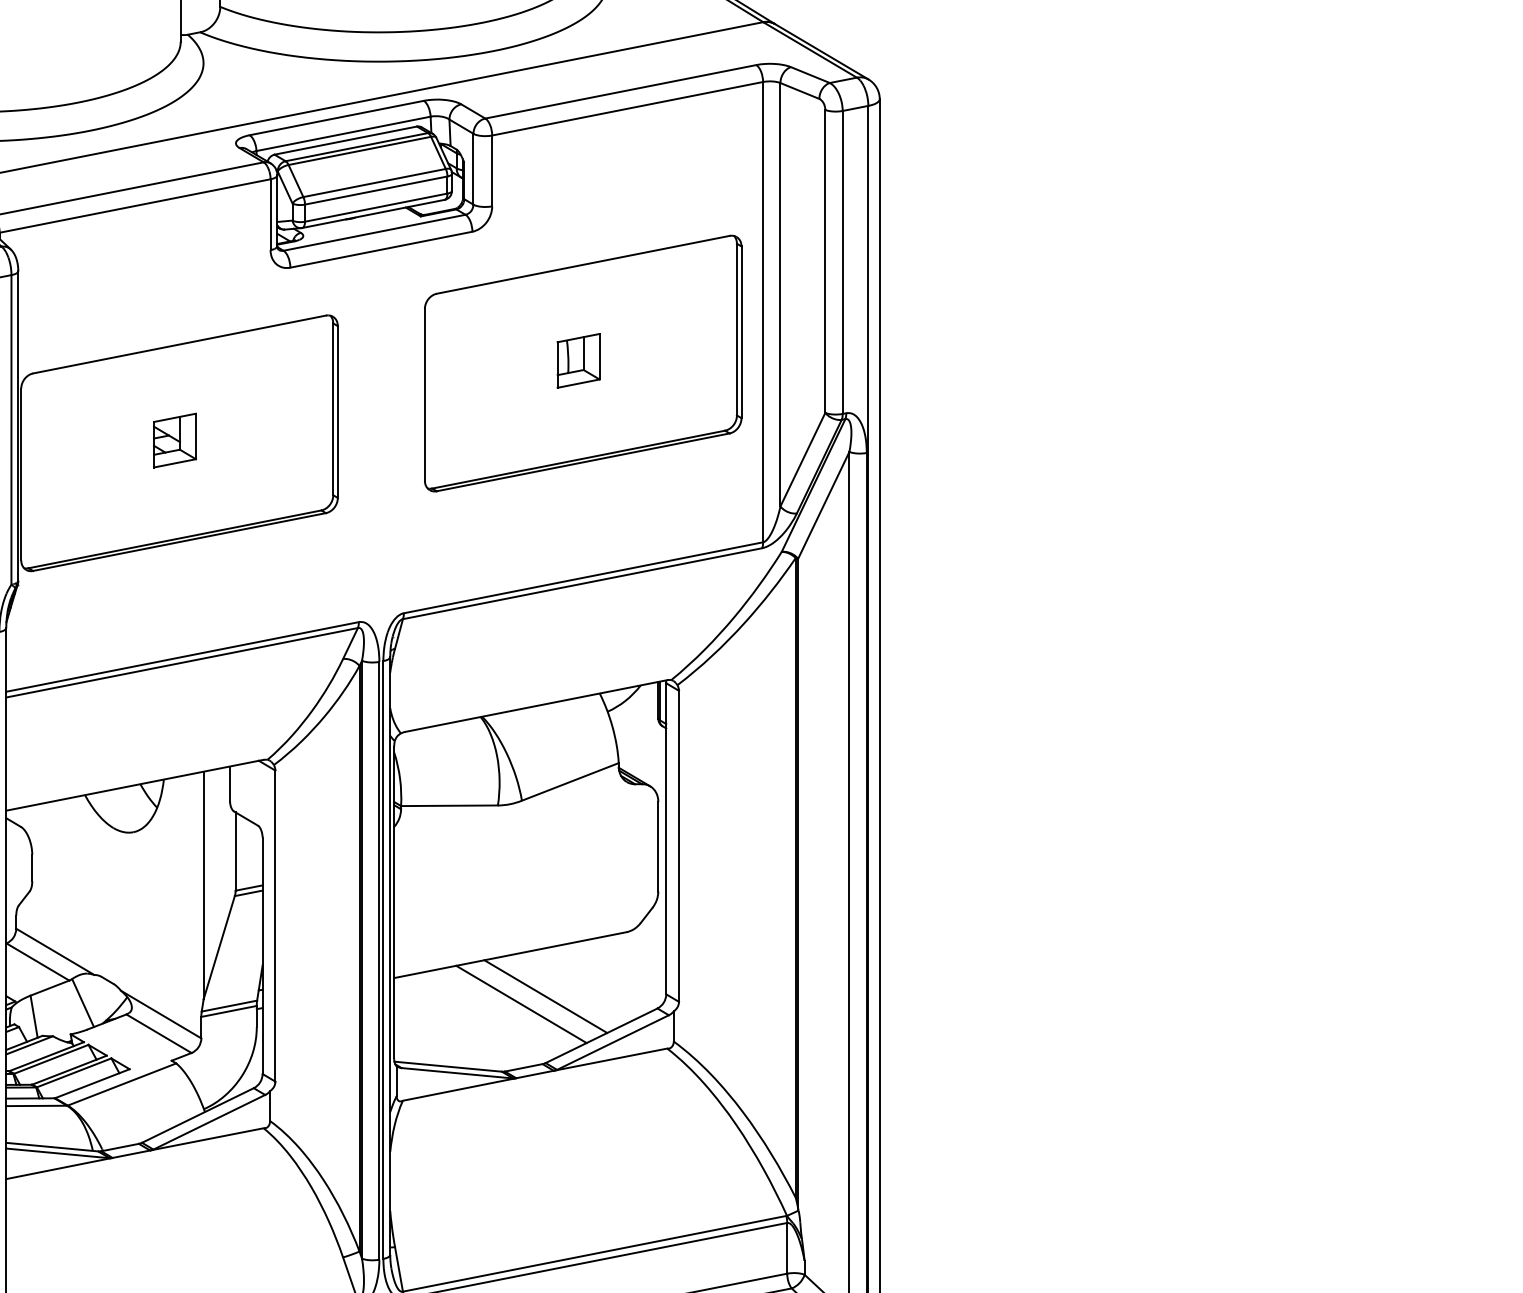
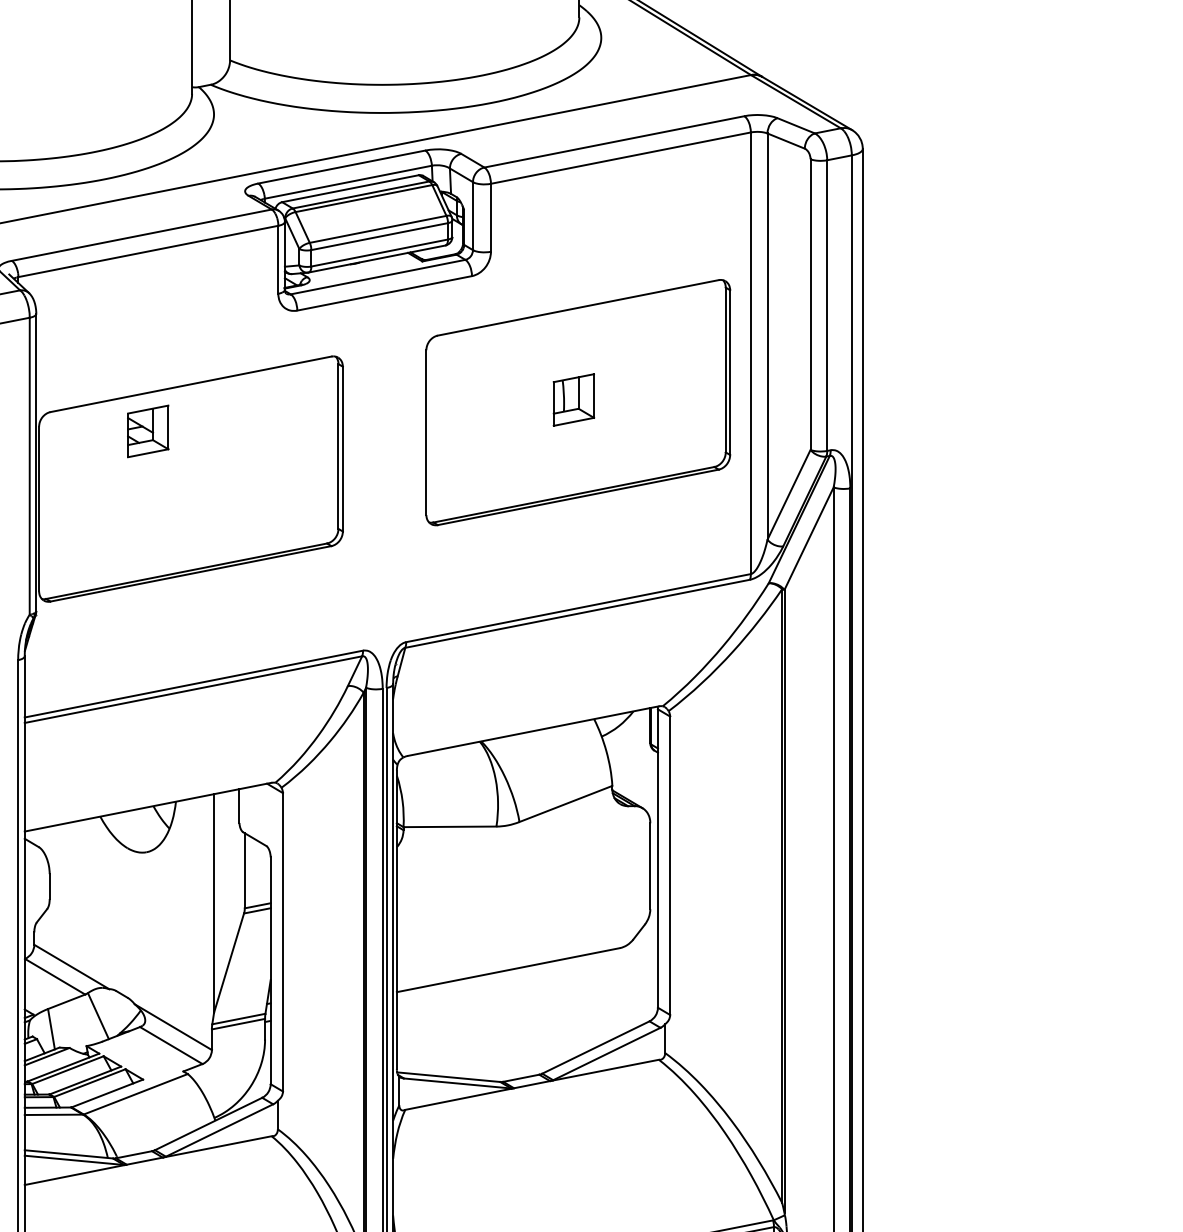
part: (174, 440) -> (147, 431), moved
line: (545, 996) -> (542, 1009), removed
line: (521, 1004) -> (519, 1017), removed

